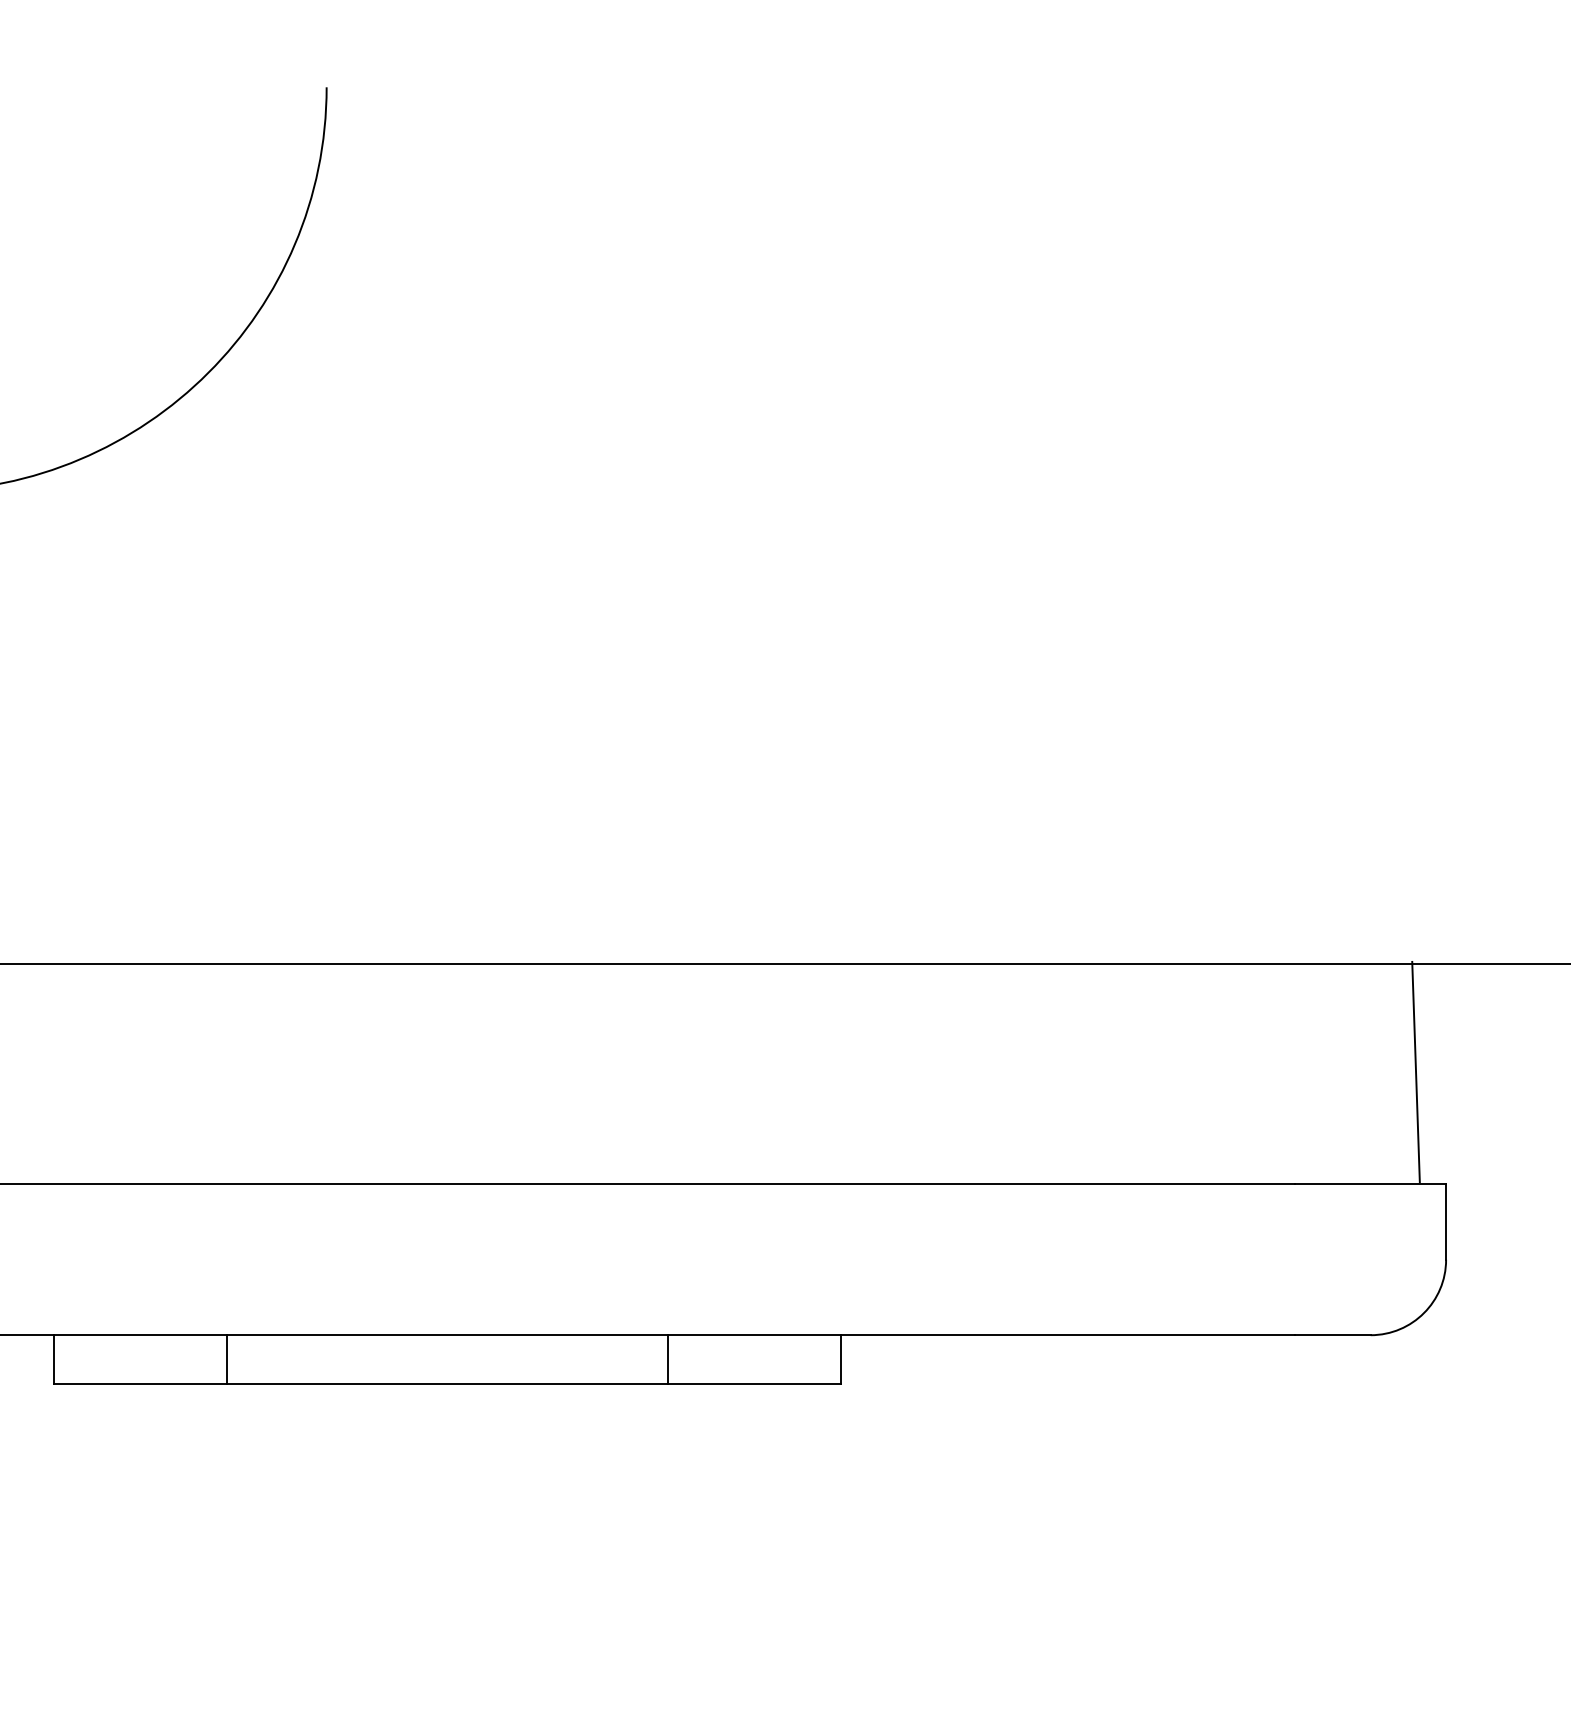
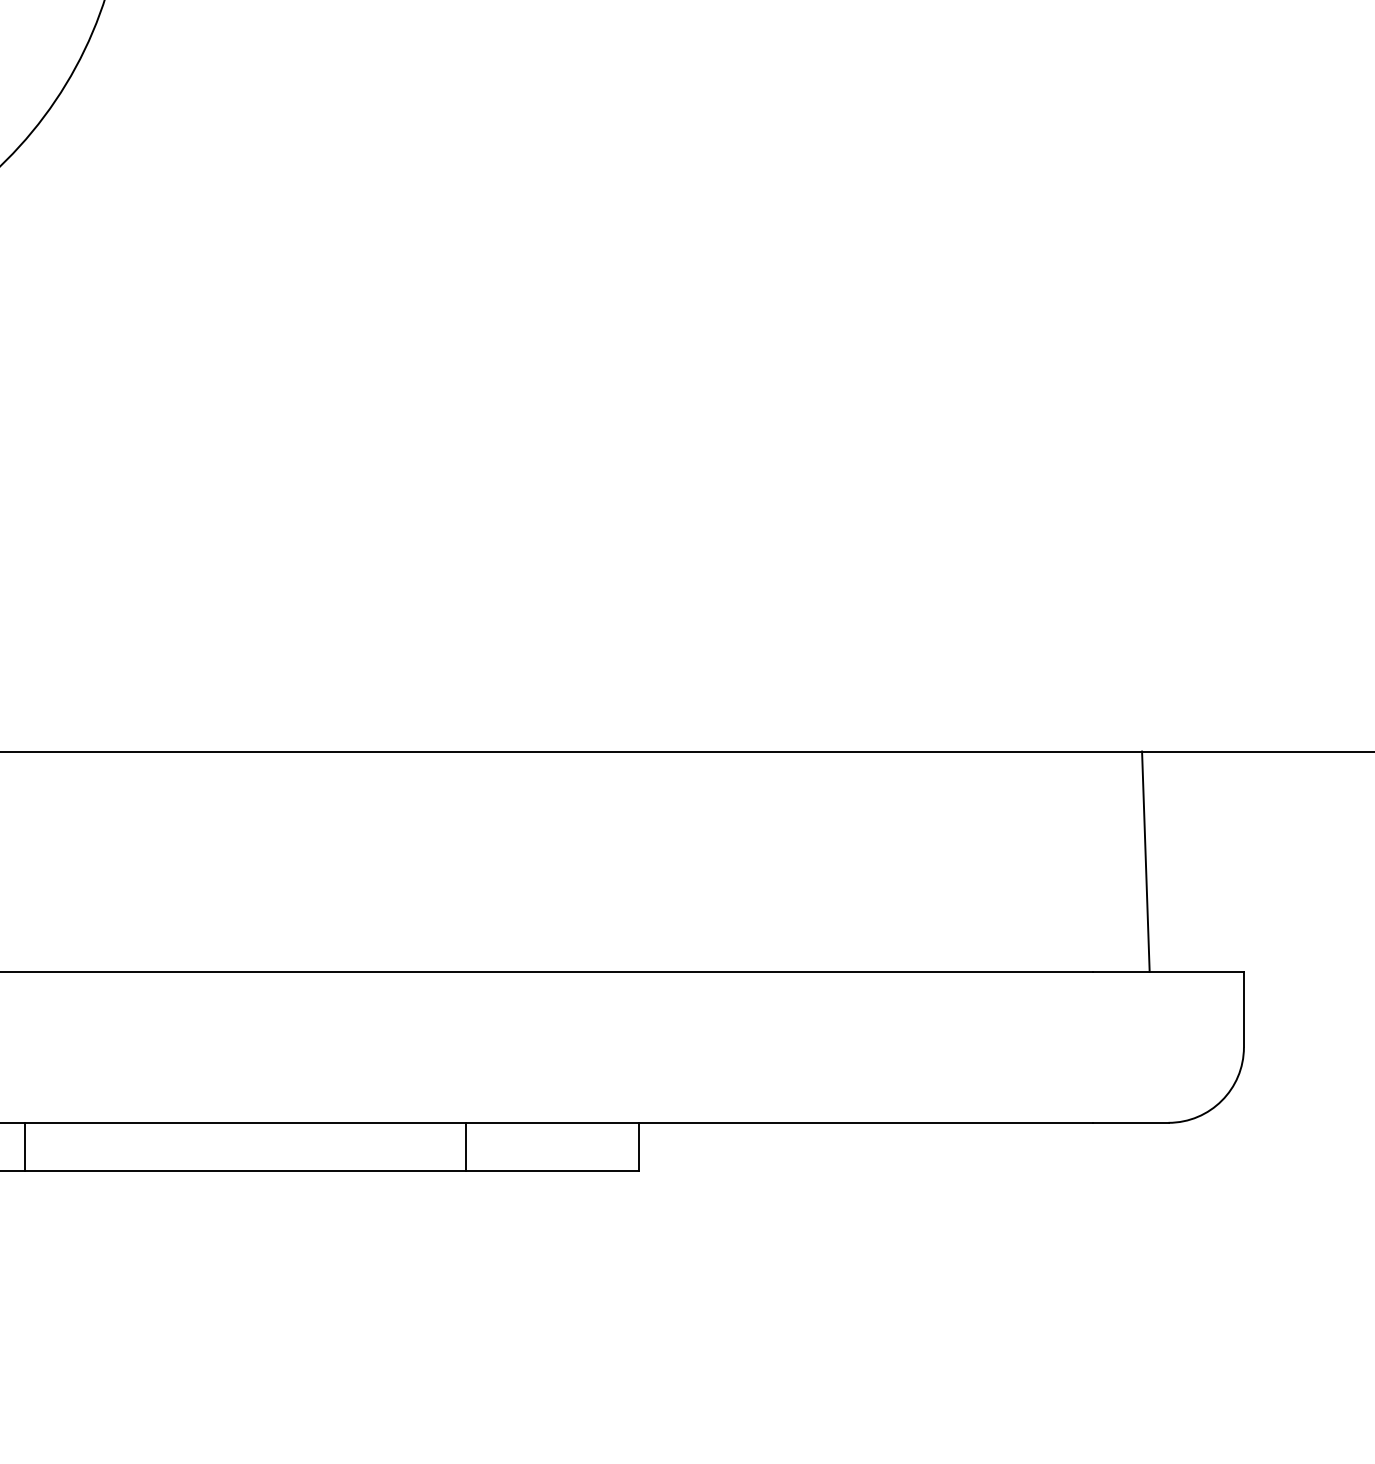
line: (1415, 1071) -> (1145, 861), moved

